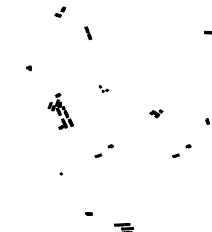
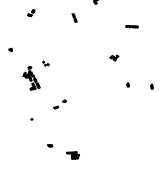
part: (88, 32) -> (74, 17), moved
part: (103, 88) -> (45, 63), moved
part: (156, 113) -> (114, 57), moved
part: (180, 151) -> (110, 104), removed

